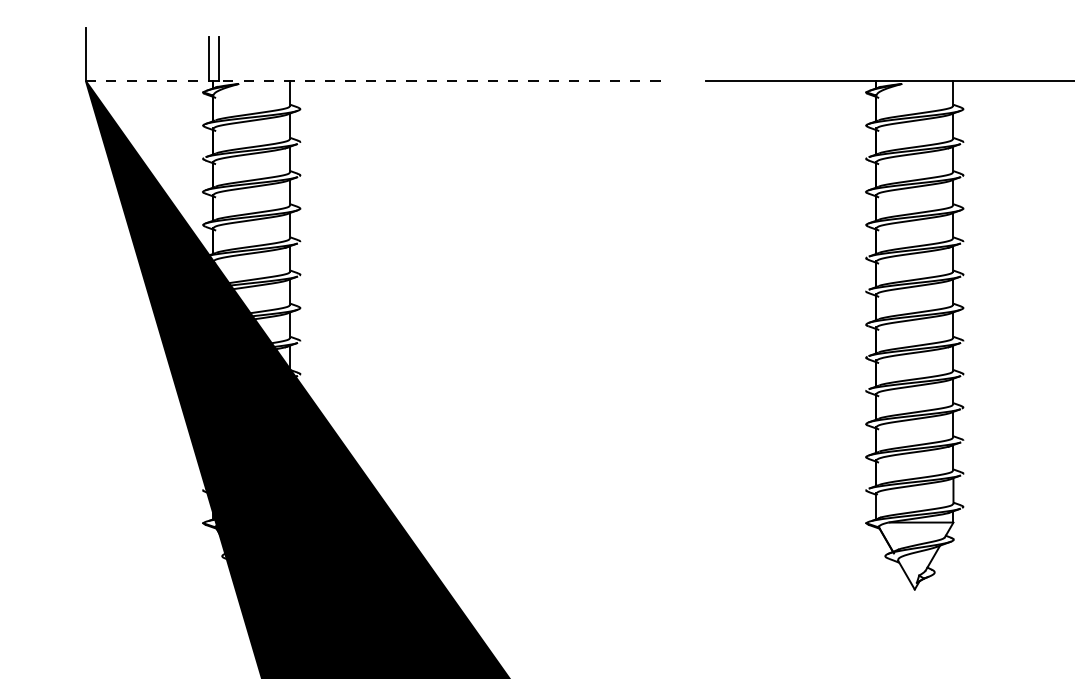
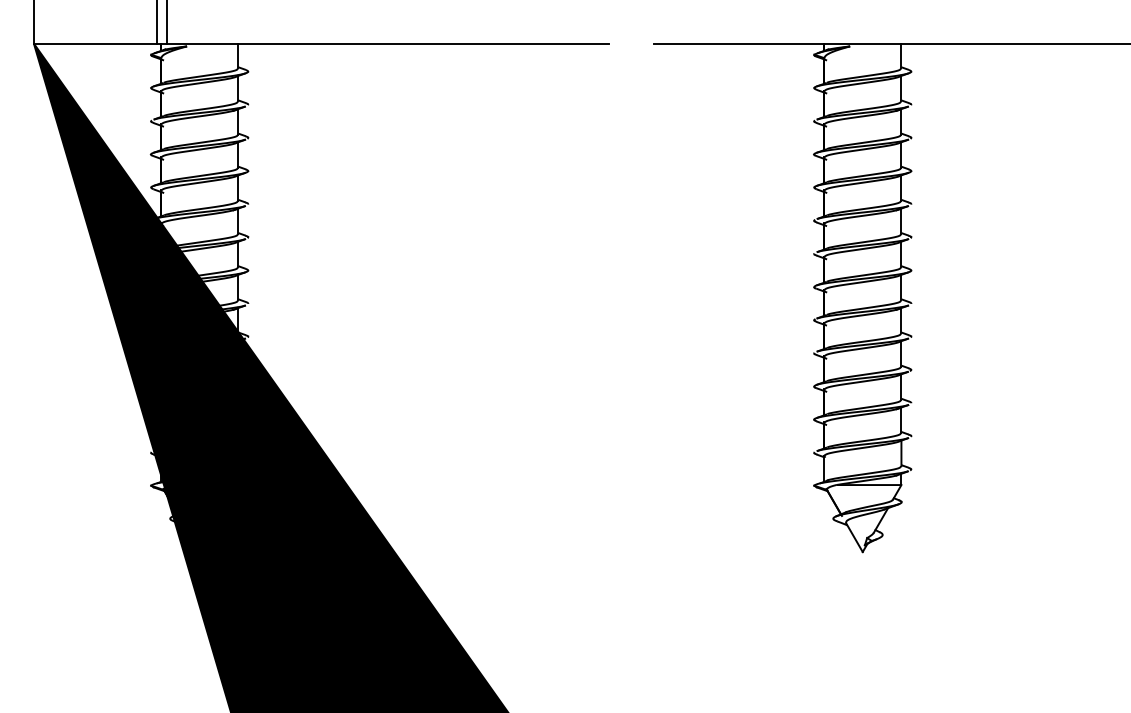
line: (147, 81) -> (95, 43), dashed -> solid
line: (439, 81) -> (387, 43), dashed -> solid

